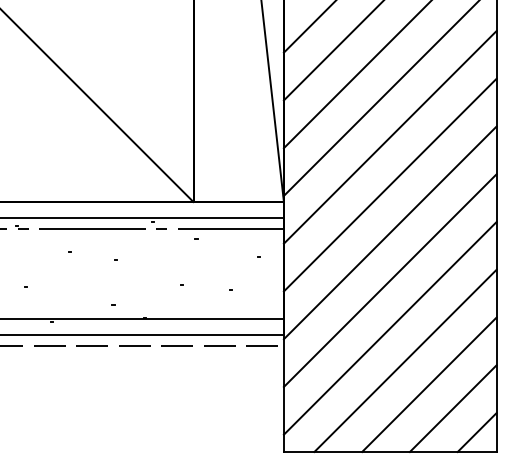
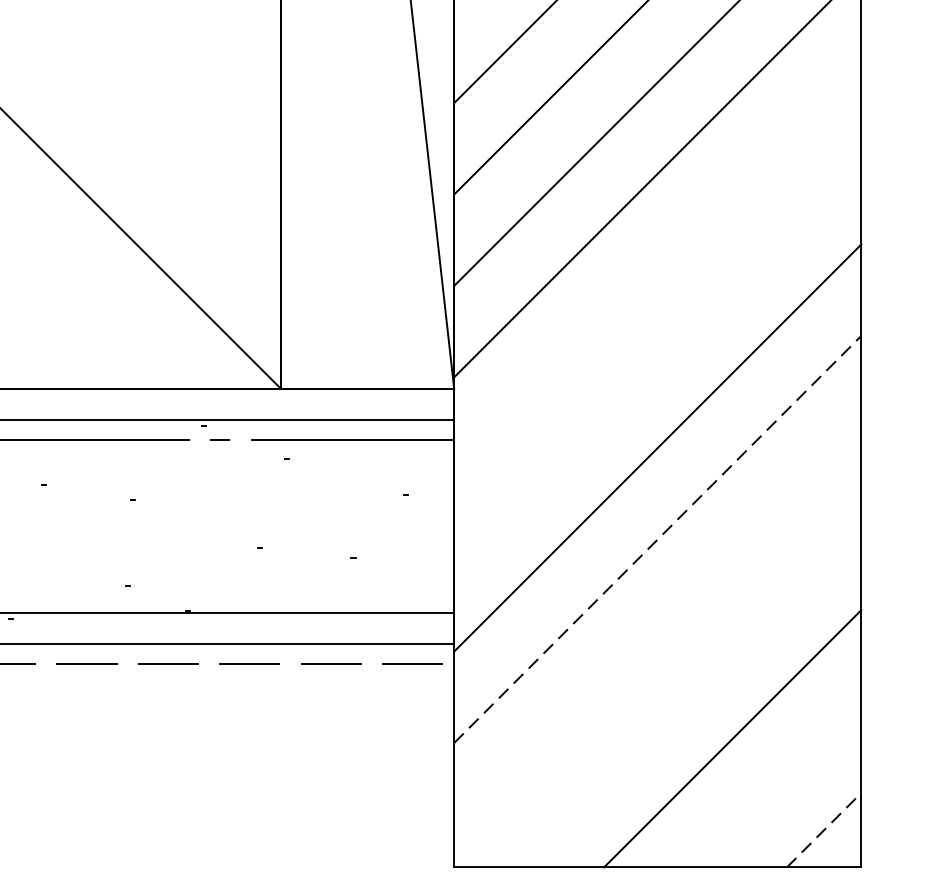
line: (389, 137) -> (656, 265), removed
line: (389, 184) -> (656, 355), removed
line: (390, 280) -> (658, 539), solid -> dashed
line: (389, 328) -> (656, 631), removed
line: (405, 360) -> (686, 692), removed
line: (452, 408) -> (776, 784), removed
line: (477, 432) -> (824, 830), solid -> dashed

